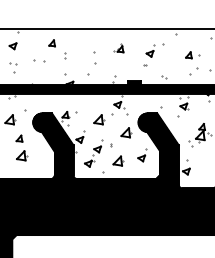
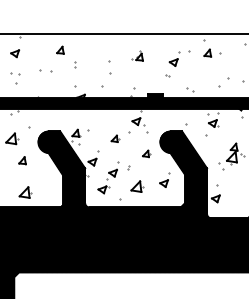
part: (192, 54) -> (212, 52), moved
part: (99, 119) -> (115, 138), size x0.6
part: (126, 132) -> (146, 153), size x0.6
part: (22, 155) -> (25, 192), moved

